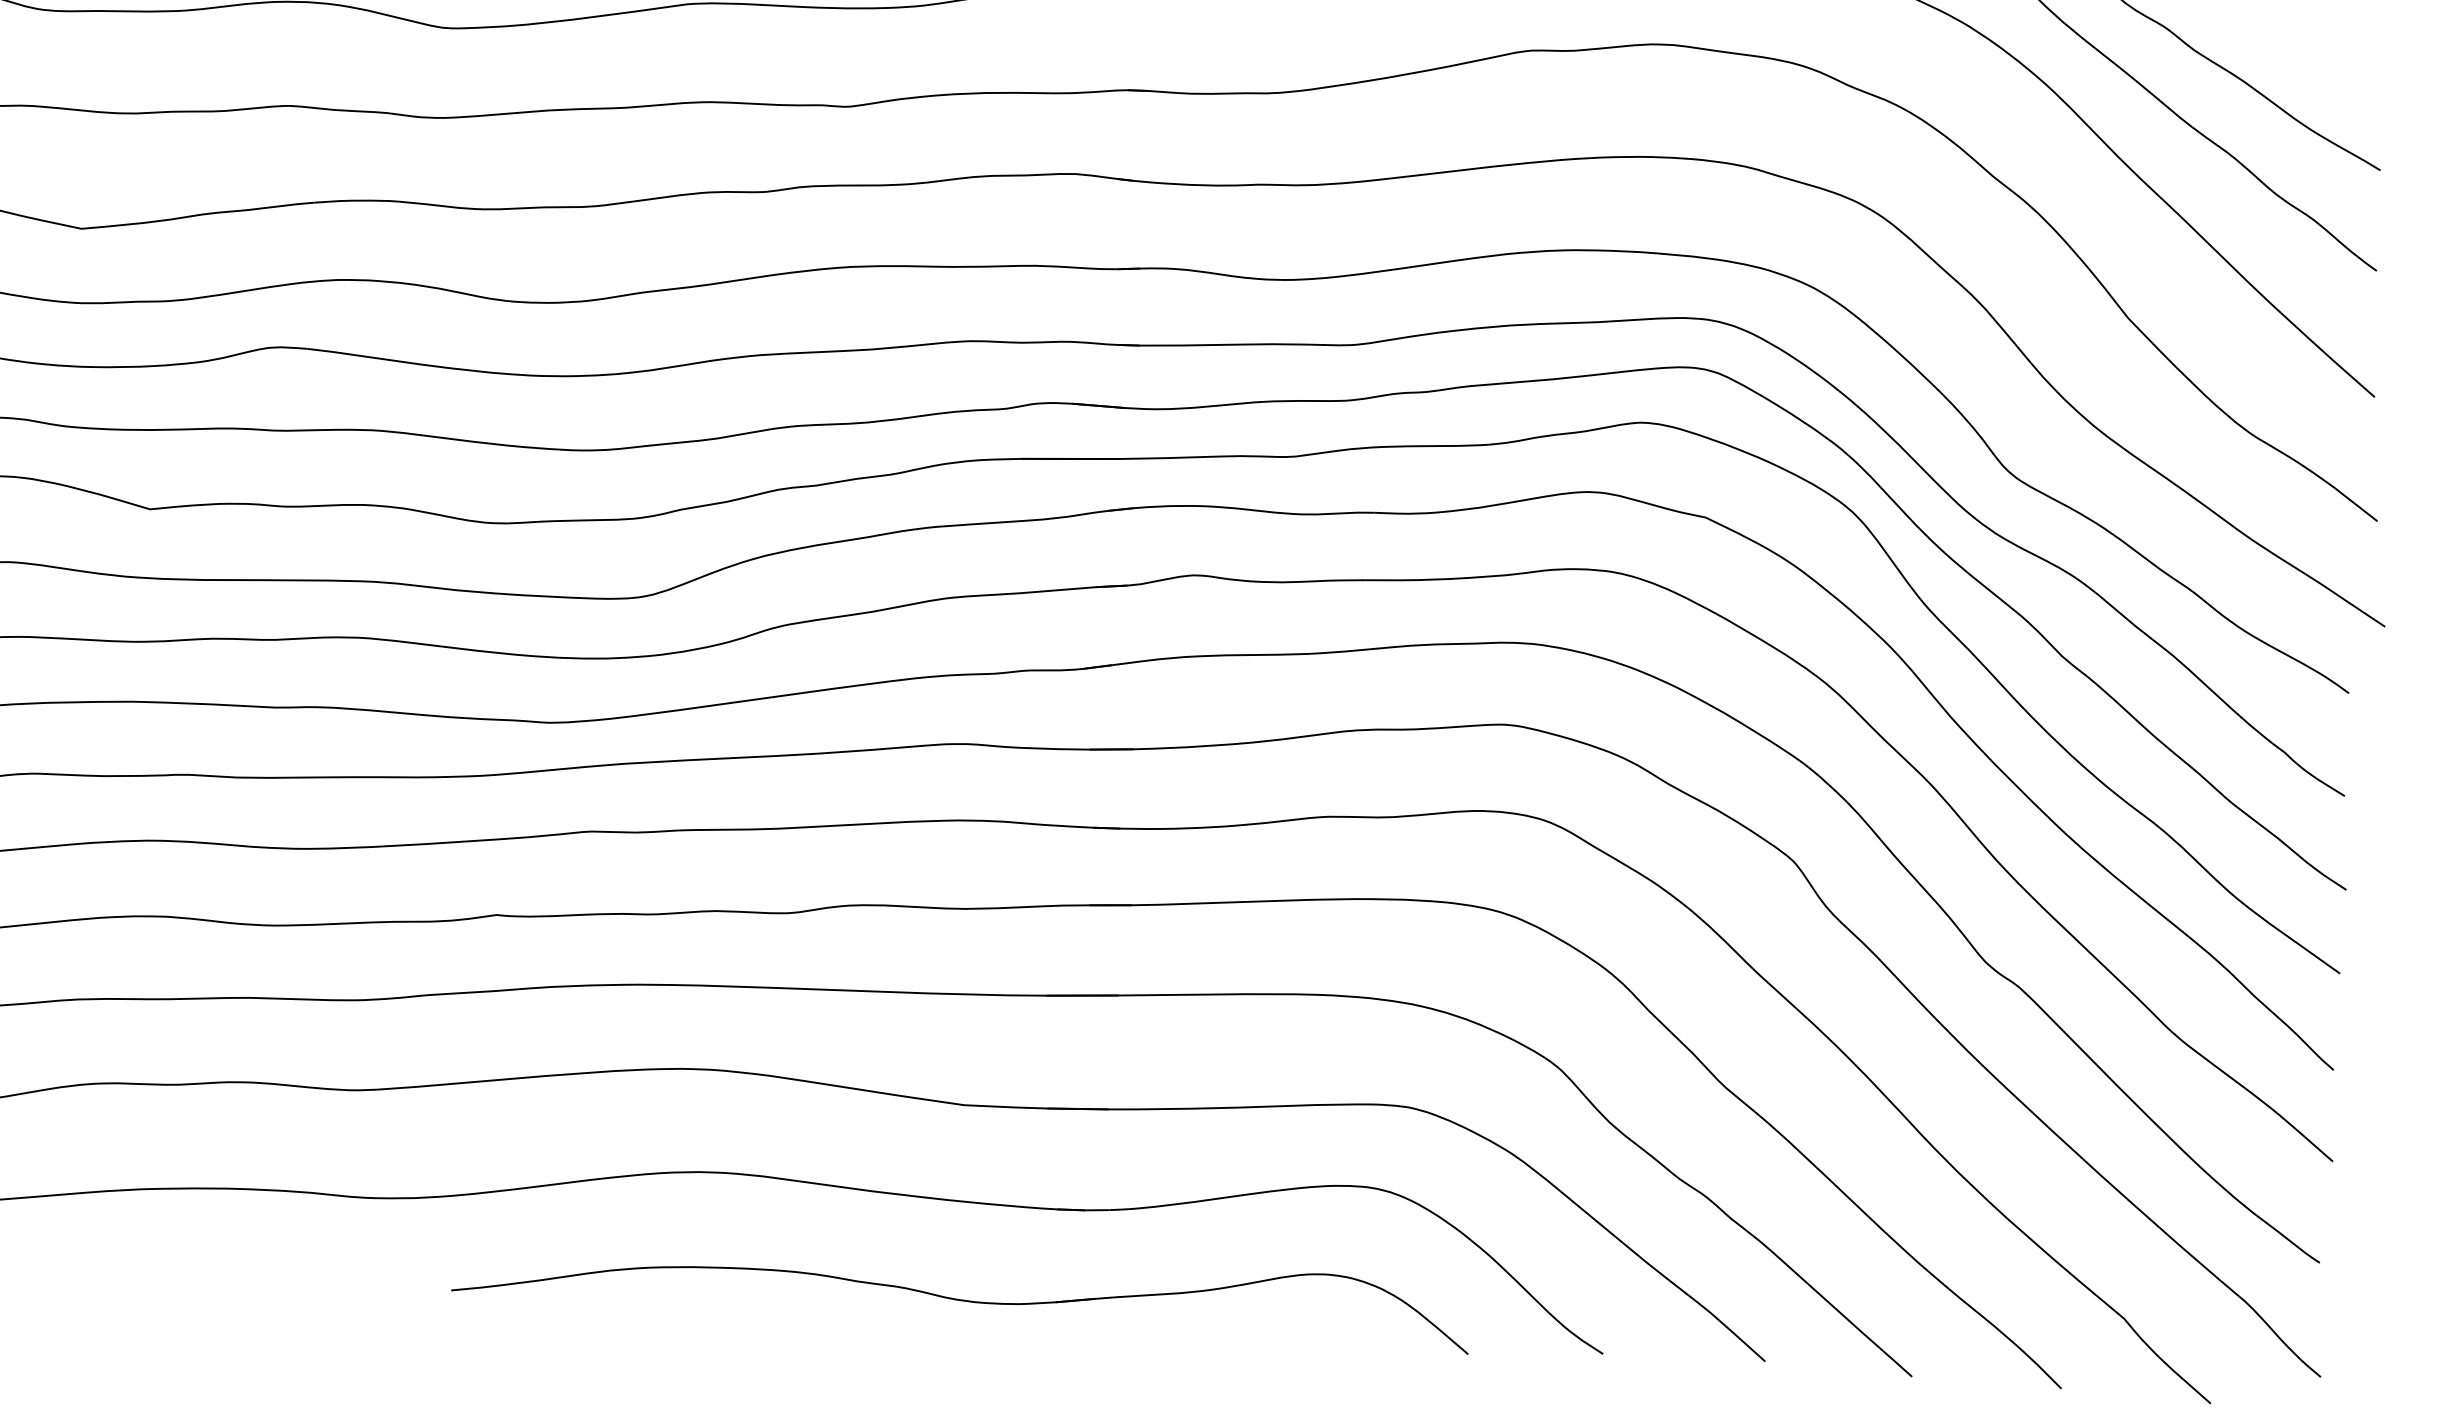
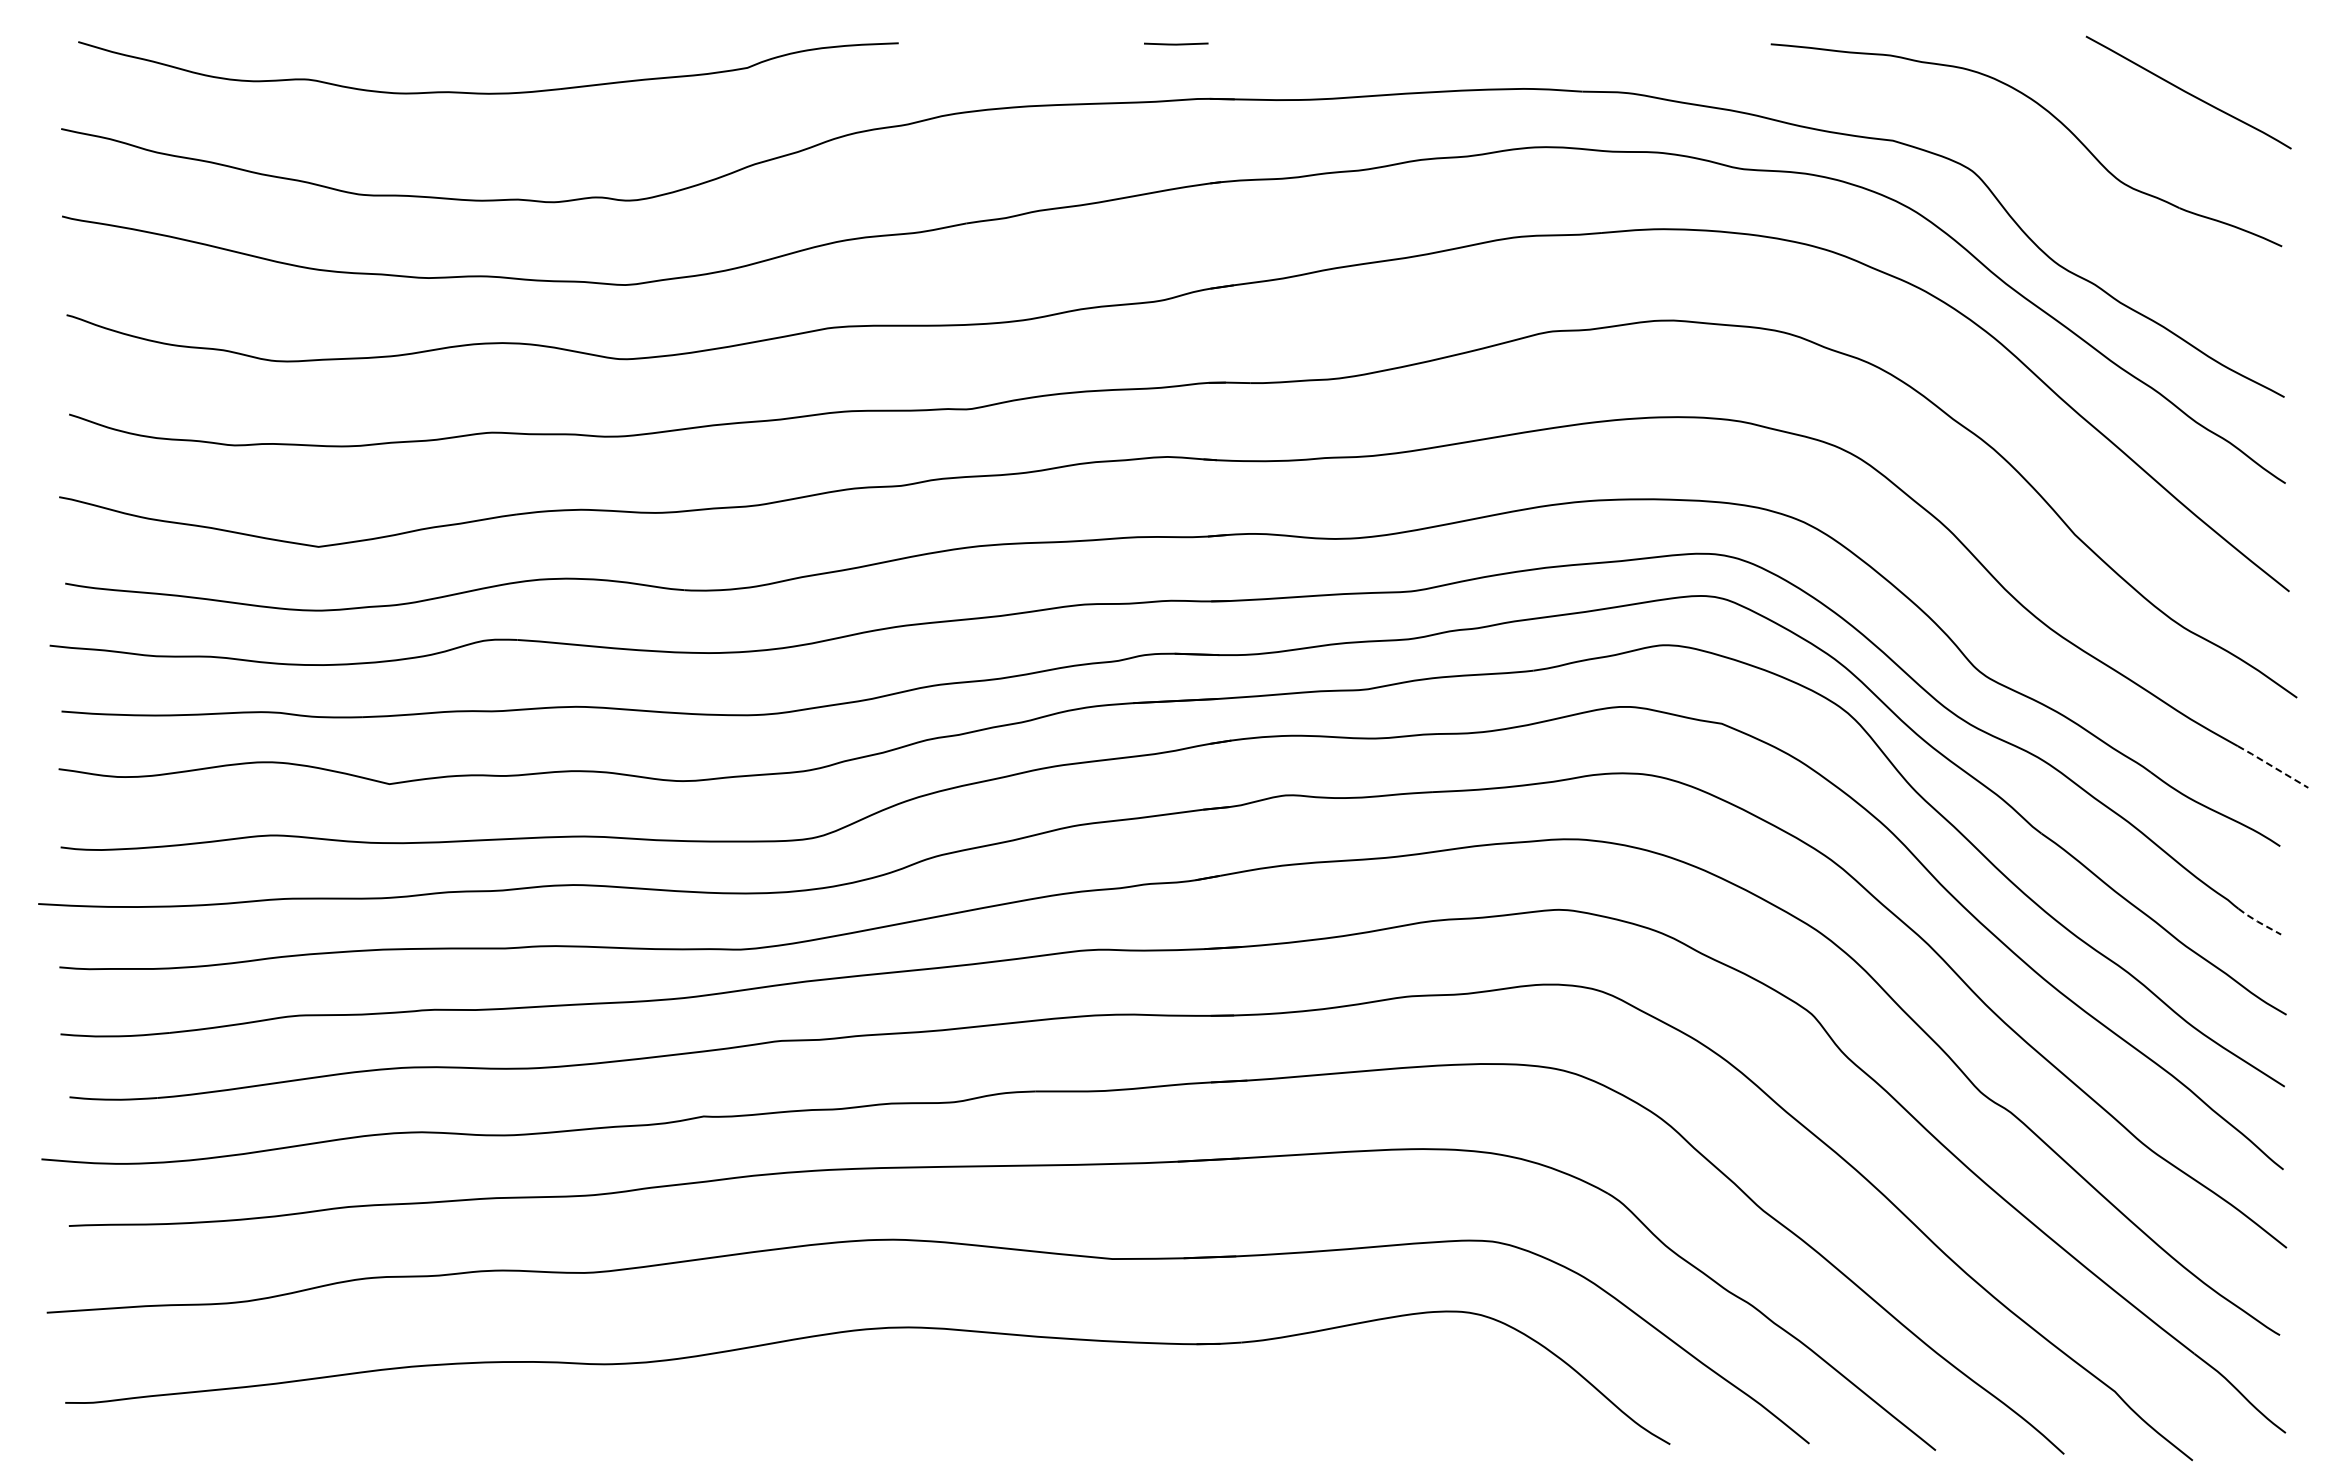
line: (2345, 599) -> (2273, 766), solid -> dashed
line: (2319, 780) -> (2258, 922), solid -> dashed
part: (960, 1299) -> (1117, 1425), removed

